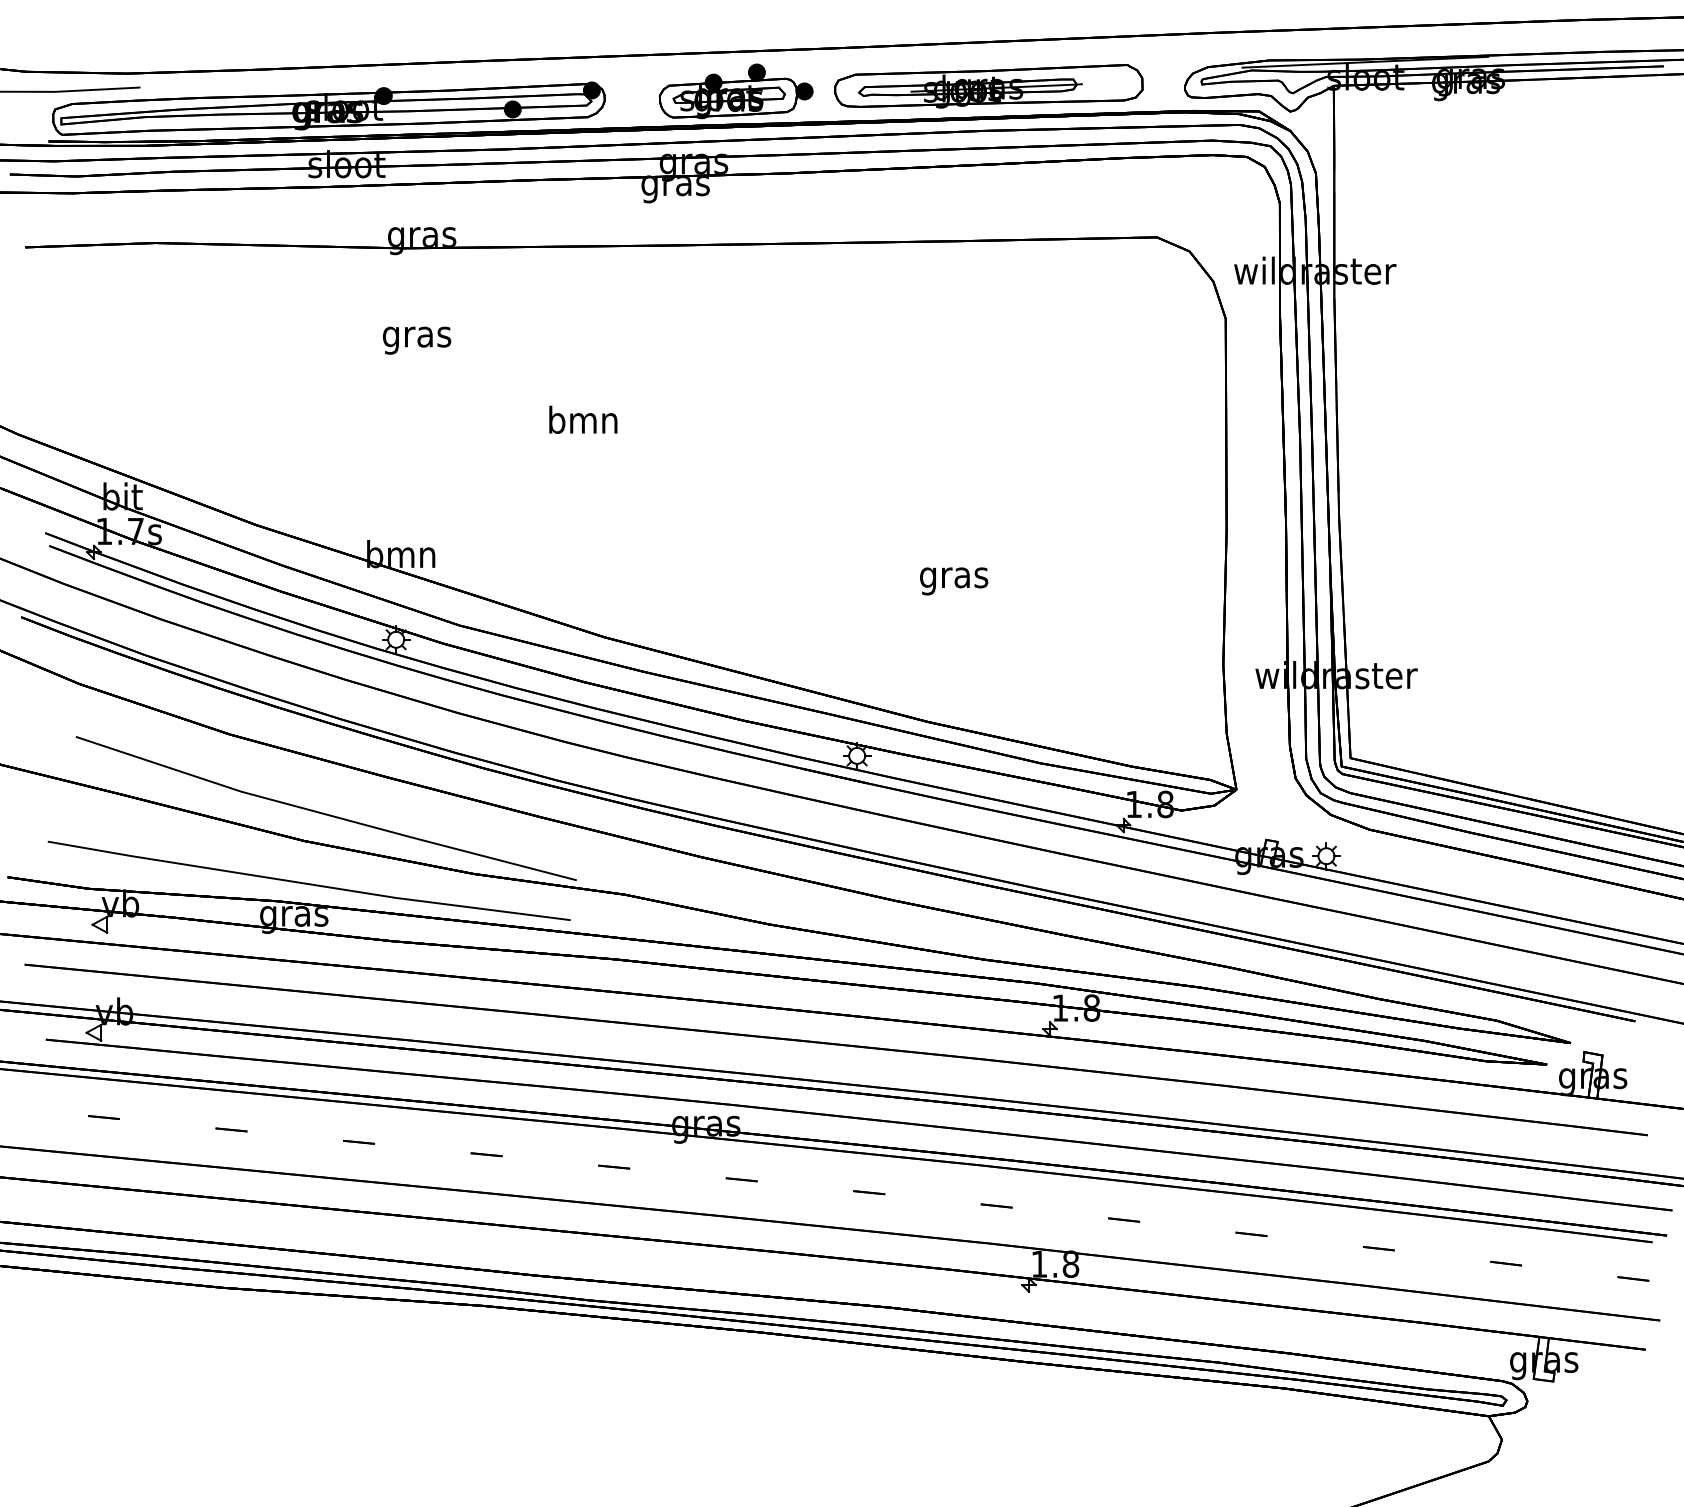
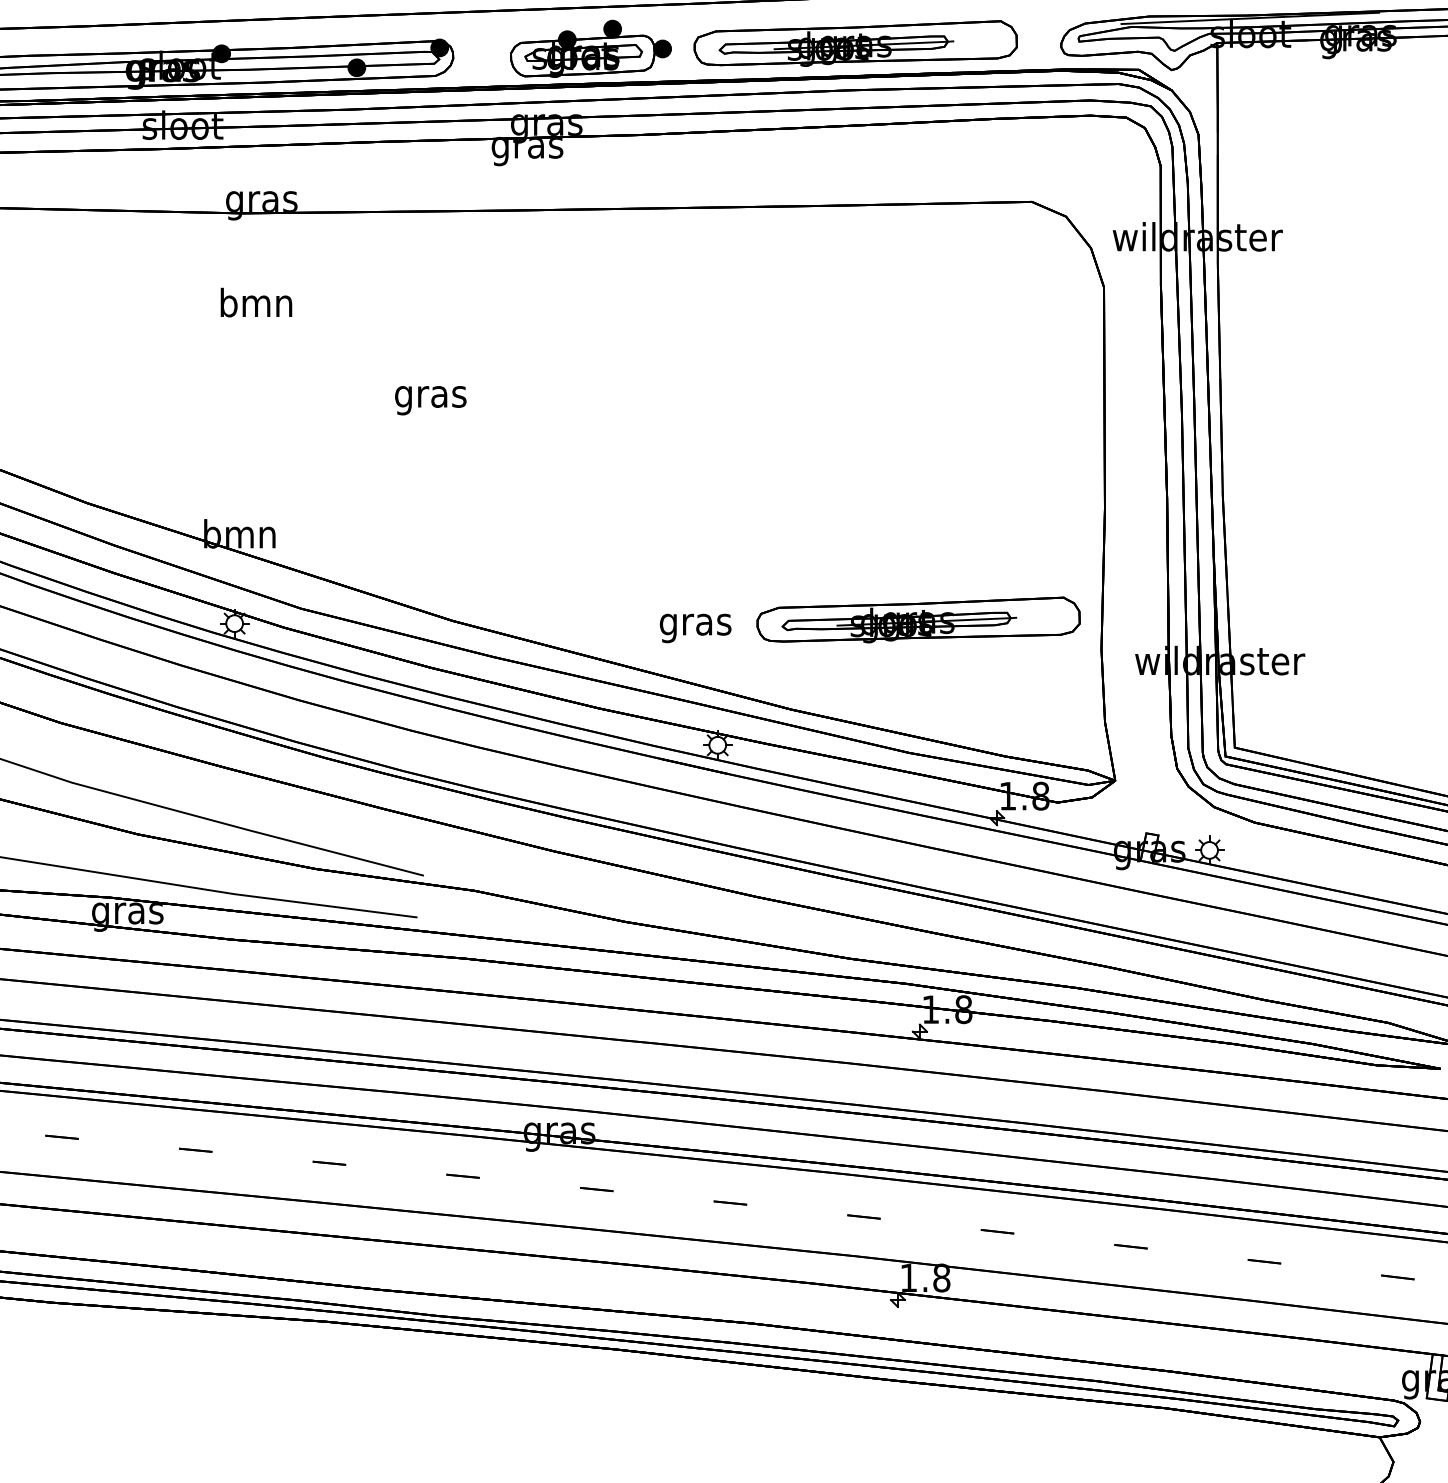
text: (417, 336) -> (256, 305), gras -> bmn
text: (583, 423) -> (430, 396), bmn -> gras
text: (954, 581) -> (696, 628), moved
part: (1048, 636) -> (918, 620), added

